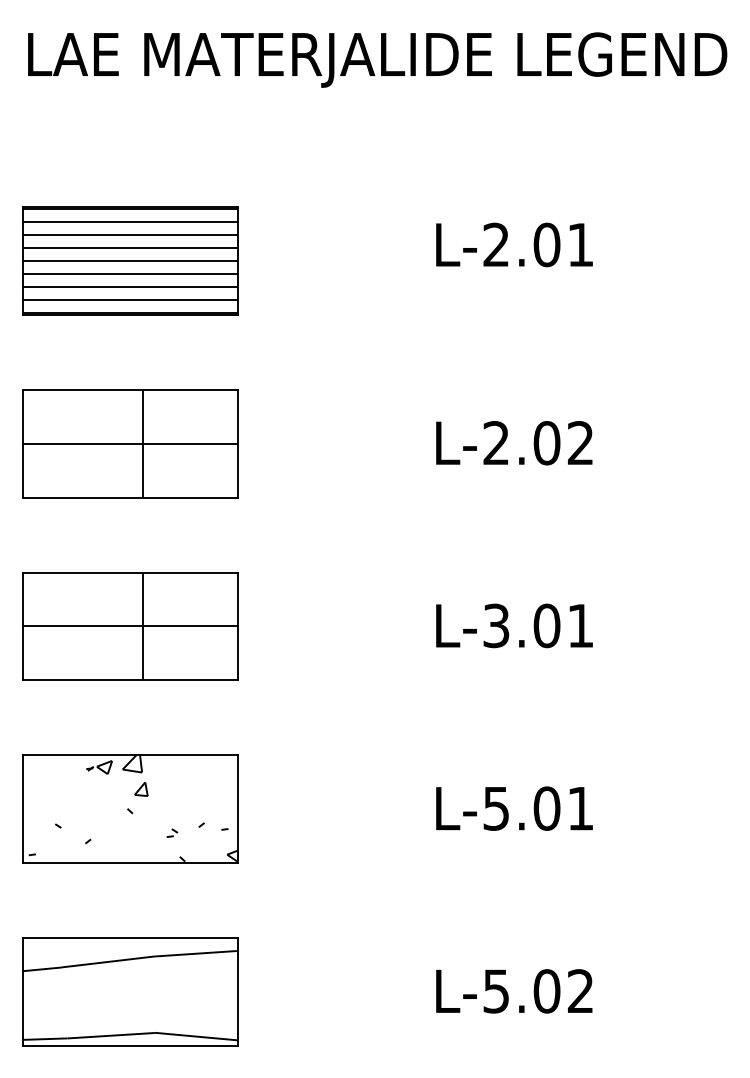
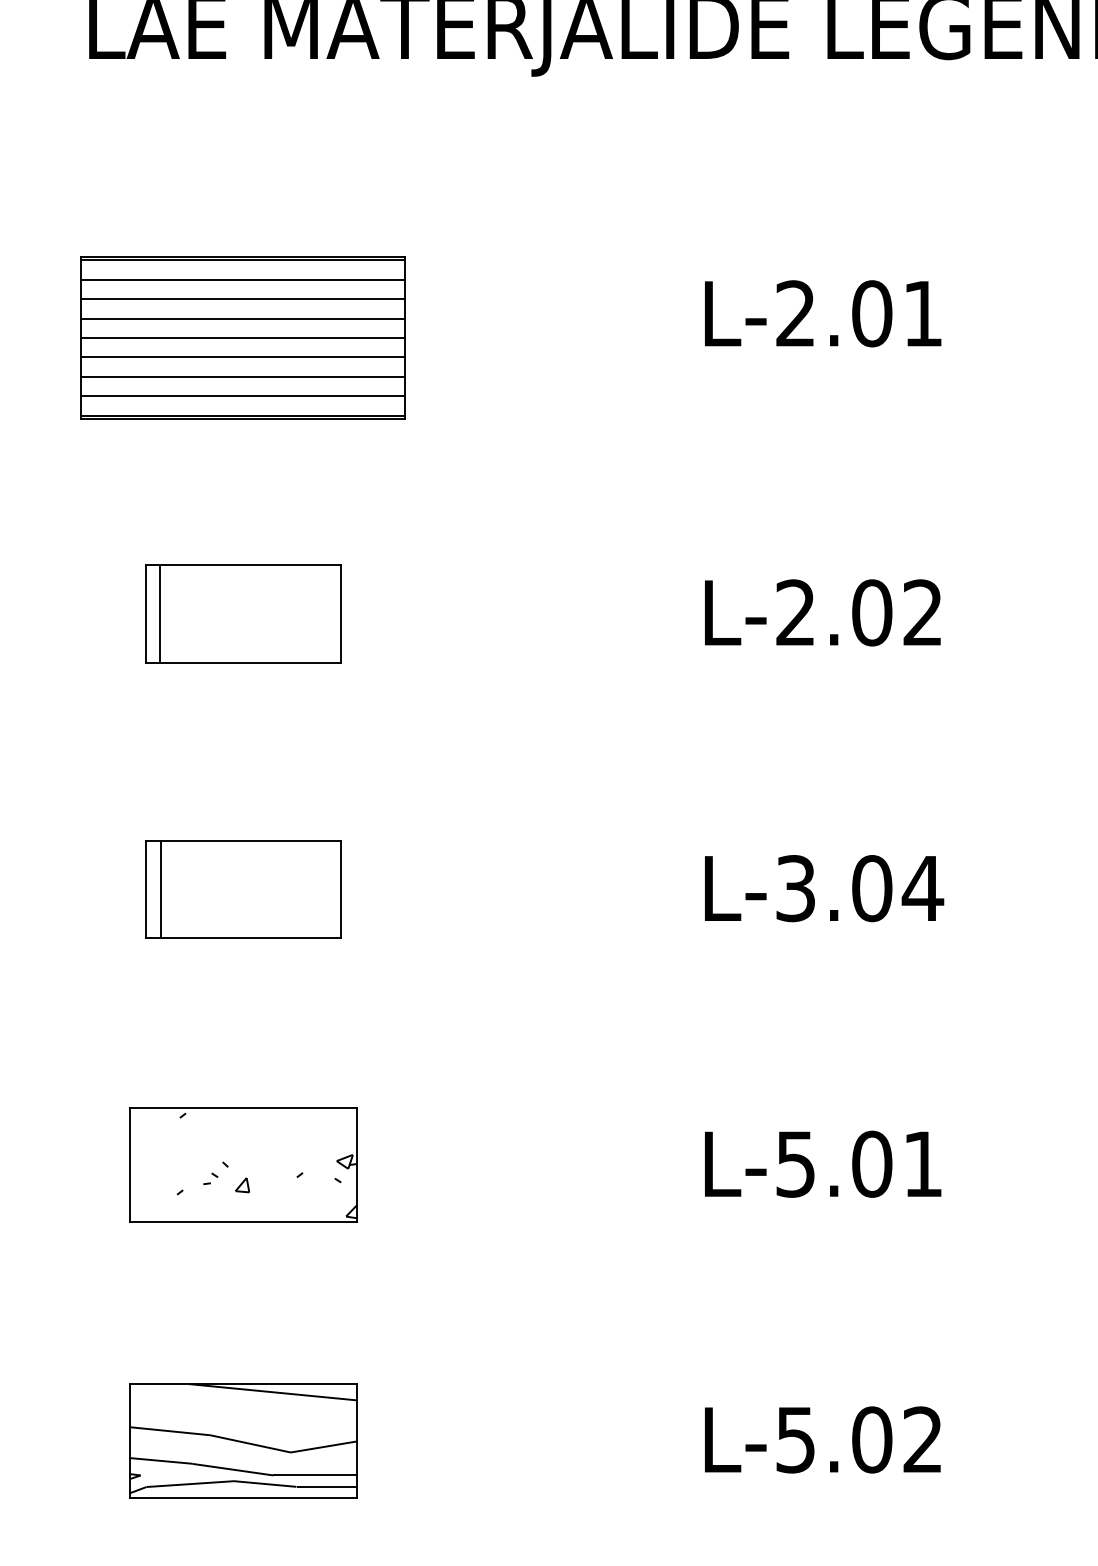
part: (130, 443) -> (243, 613), size x0.6
text: (580, 625) -> (922, 887), L-3.01 -> L-3.04
part: (130, 626) -> (243, 889), size x0.6
part: (130, 808) -> (243, 1164), size x0.7
part: (130, 991) -> (243, 1440), size x0.7

